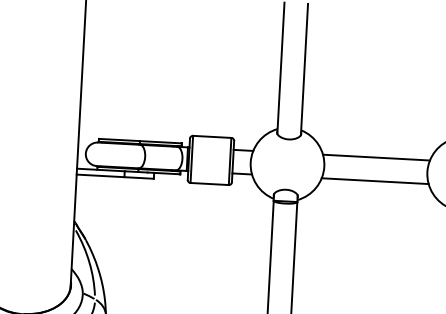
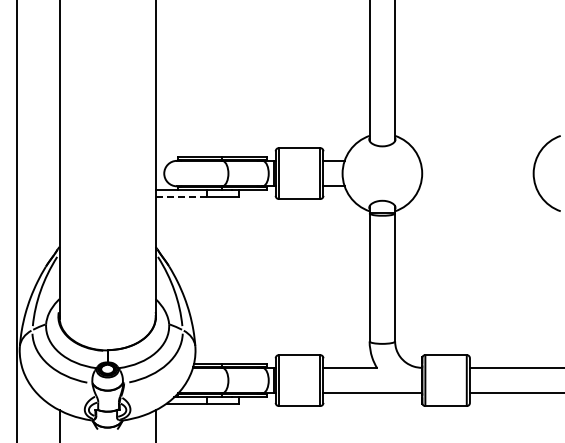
line: (376, 157) -> (477, 160), removed
line: (100, 175) -> (181, 196), solid -> dashed
line: (374, 181) -> (477, 186), removed

